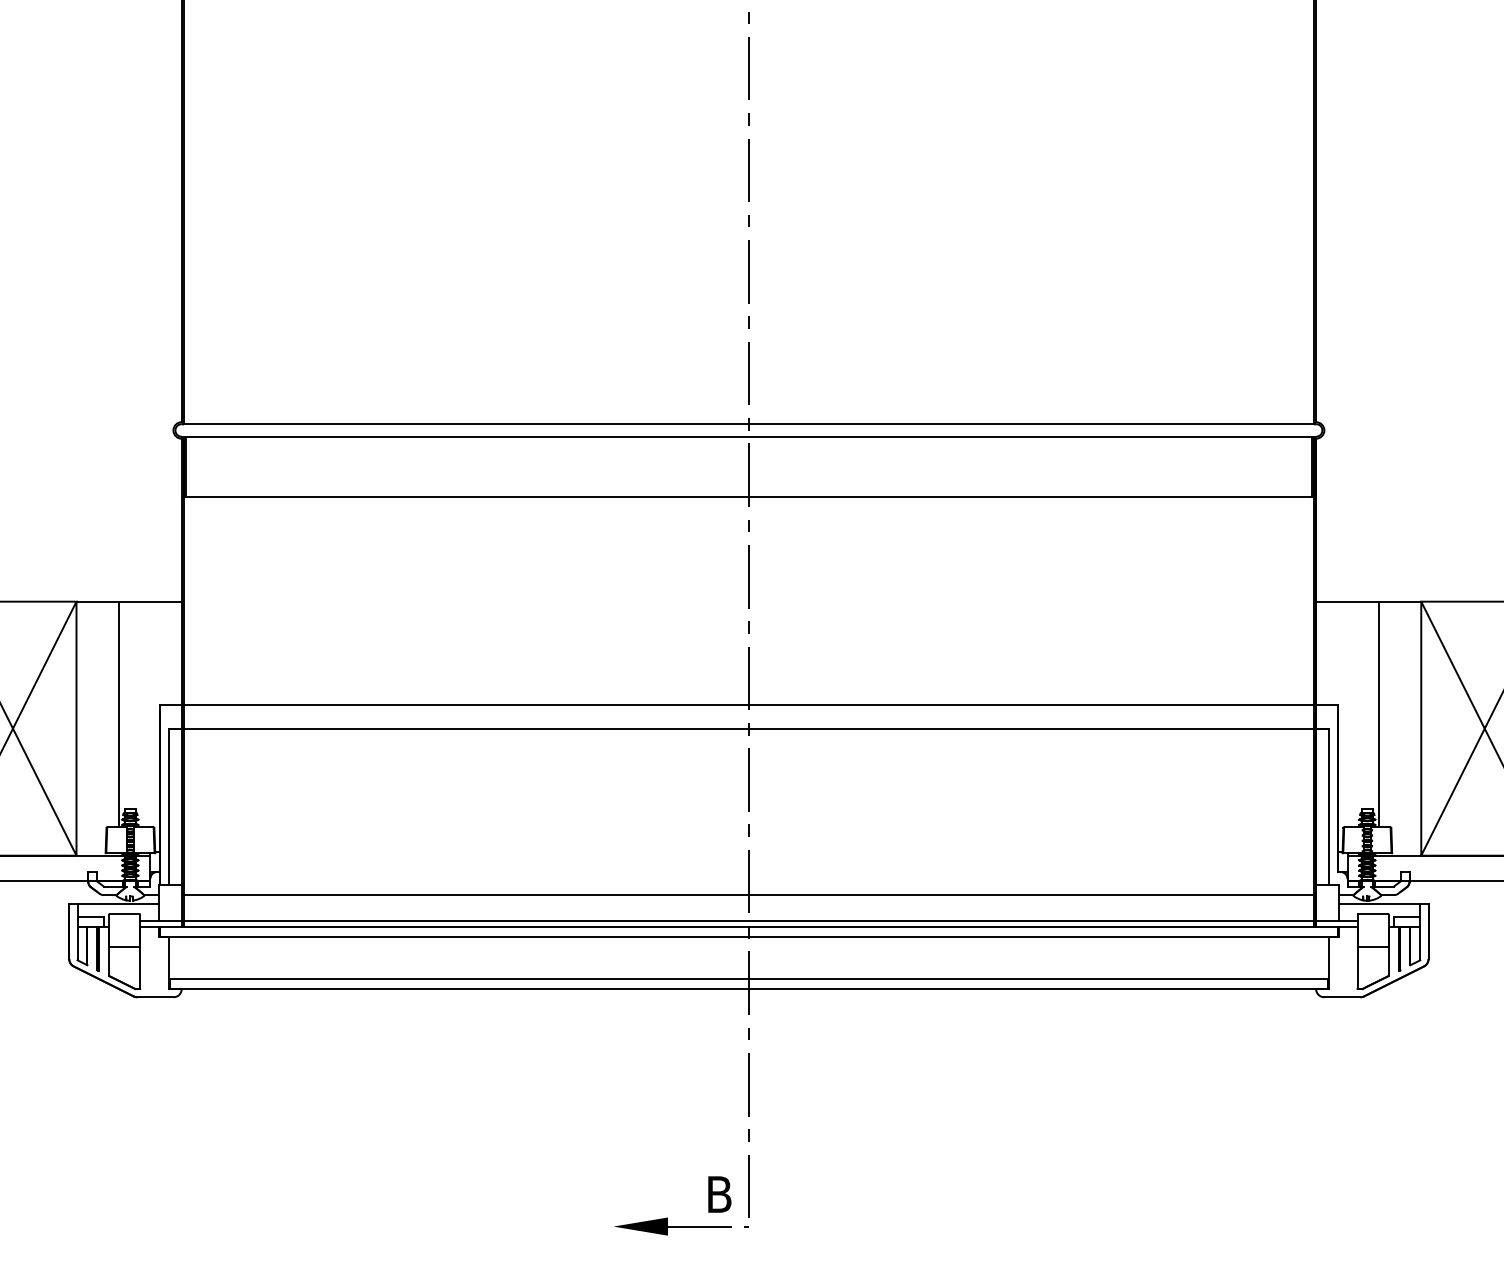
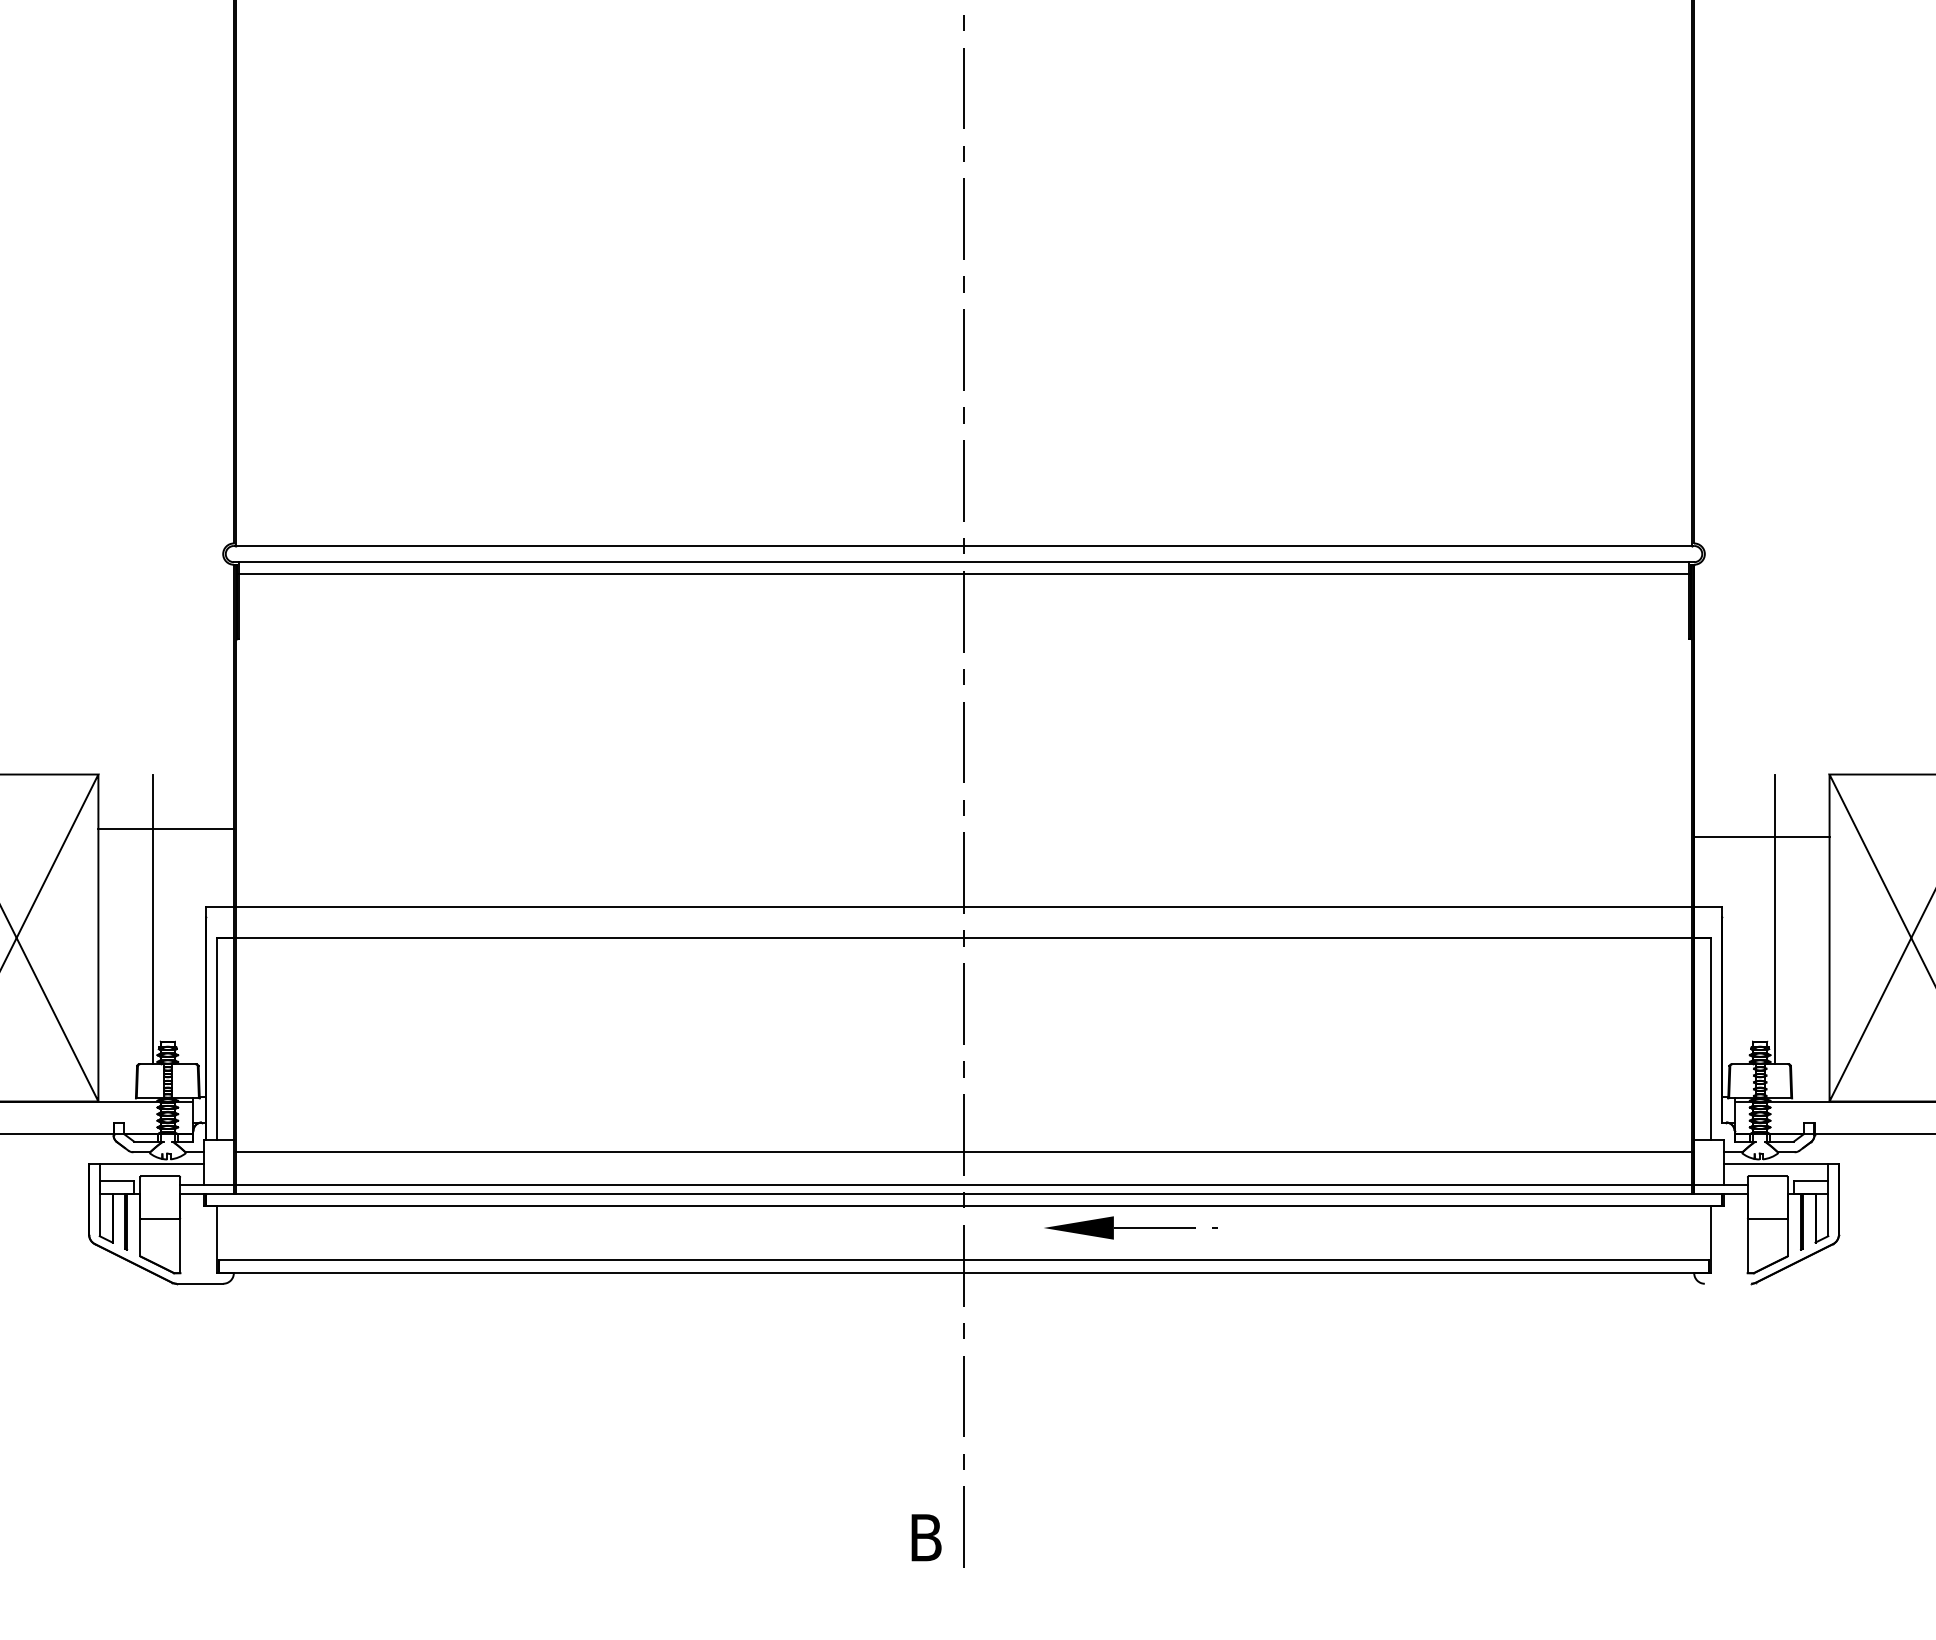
line: (748, 496) -> (963, 574), moved
line: (128, 601) -> (165, 828), moved
line: (1368, 601) -> (1761, 836), moved
line: (1341, 997) -> (1727, 1283), removed
part: (680, 1226) -> (1130, 1227), moved

